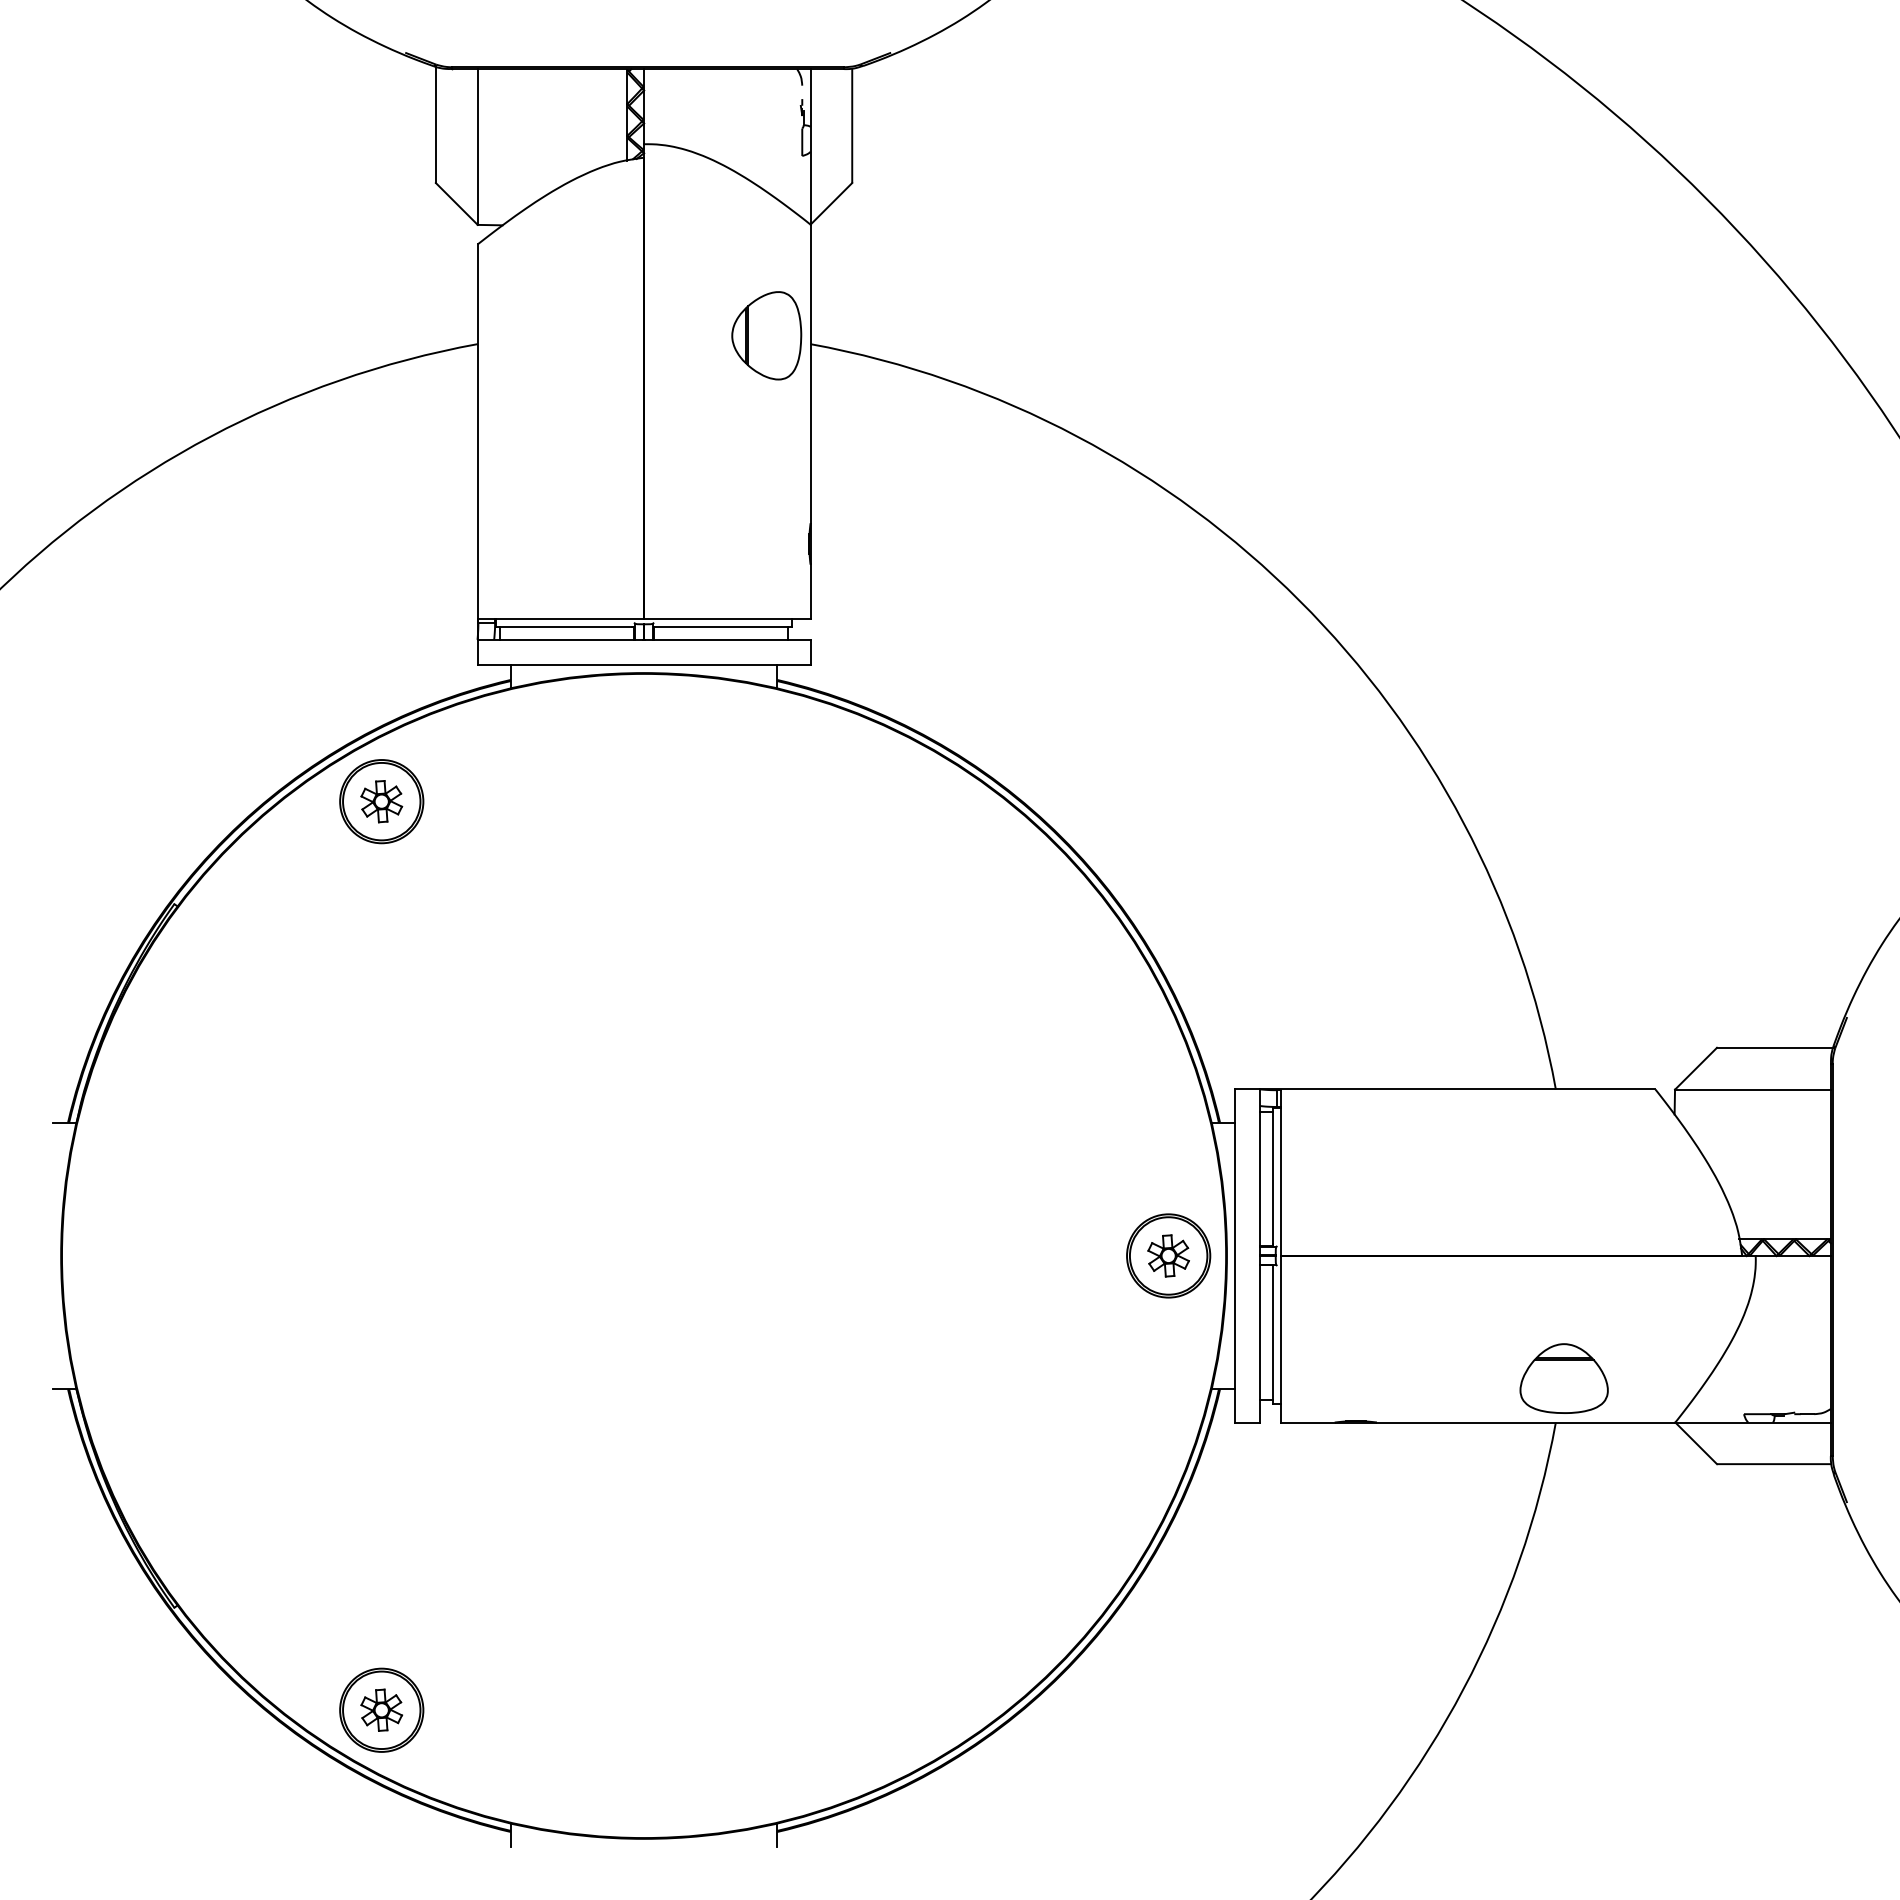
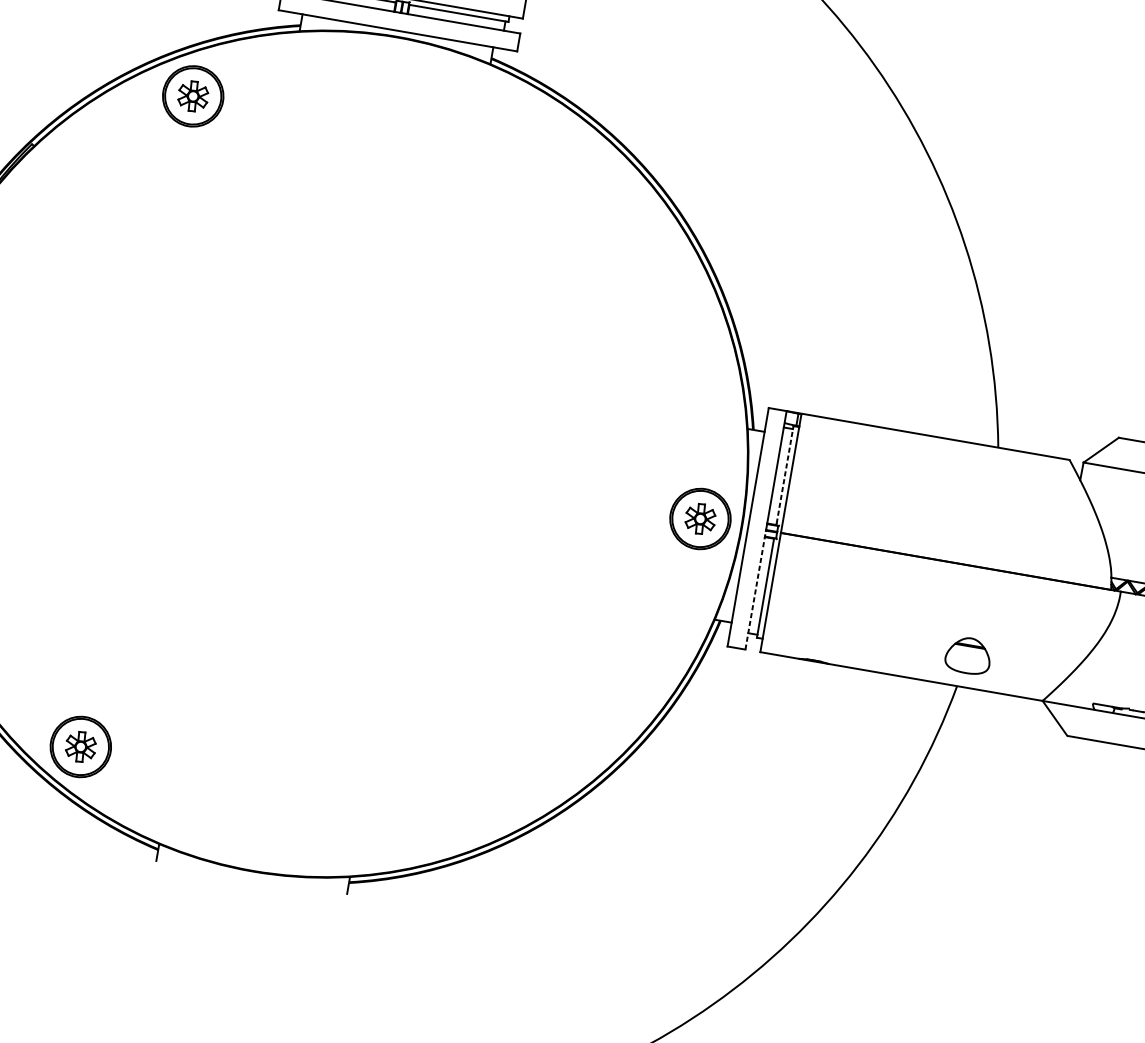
line: (1273, 1175) -> (785, 474), solid -> dashed
line: (1260, 1339) -> (755, 590), solid -> dashed
part: (1563, 1378) -> (968, 655), size x0.7

